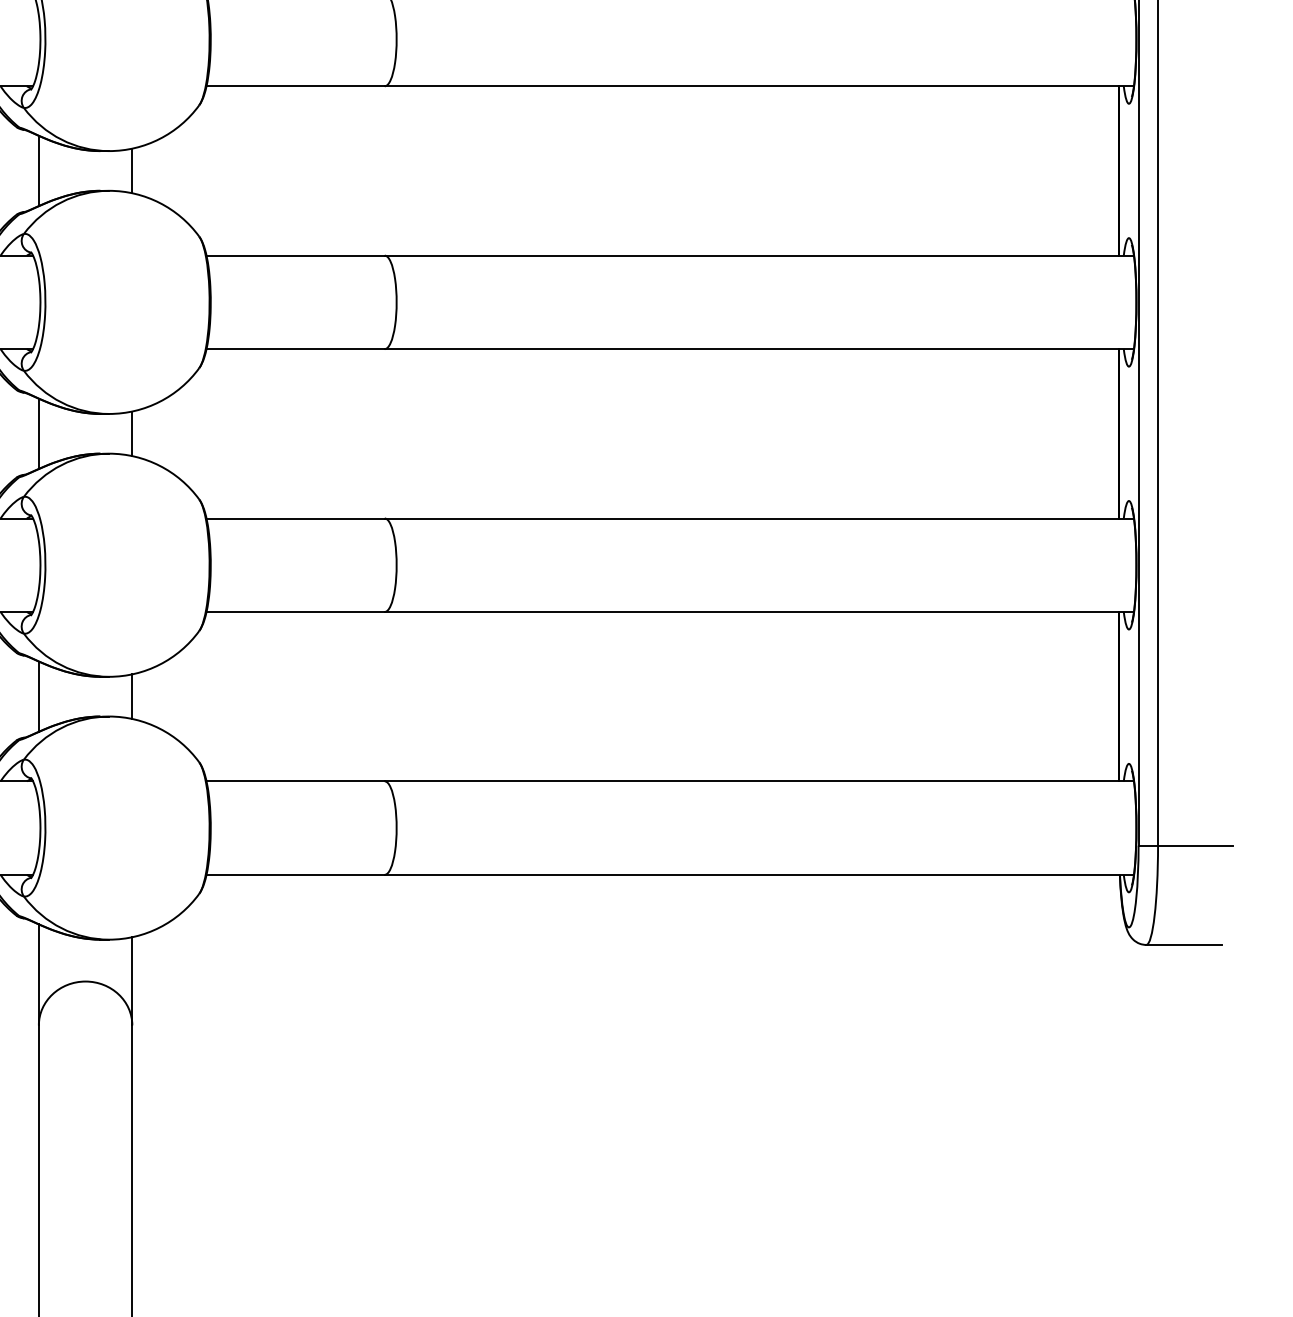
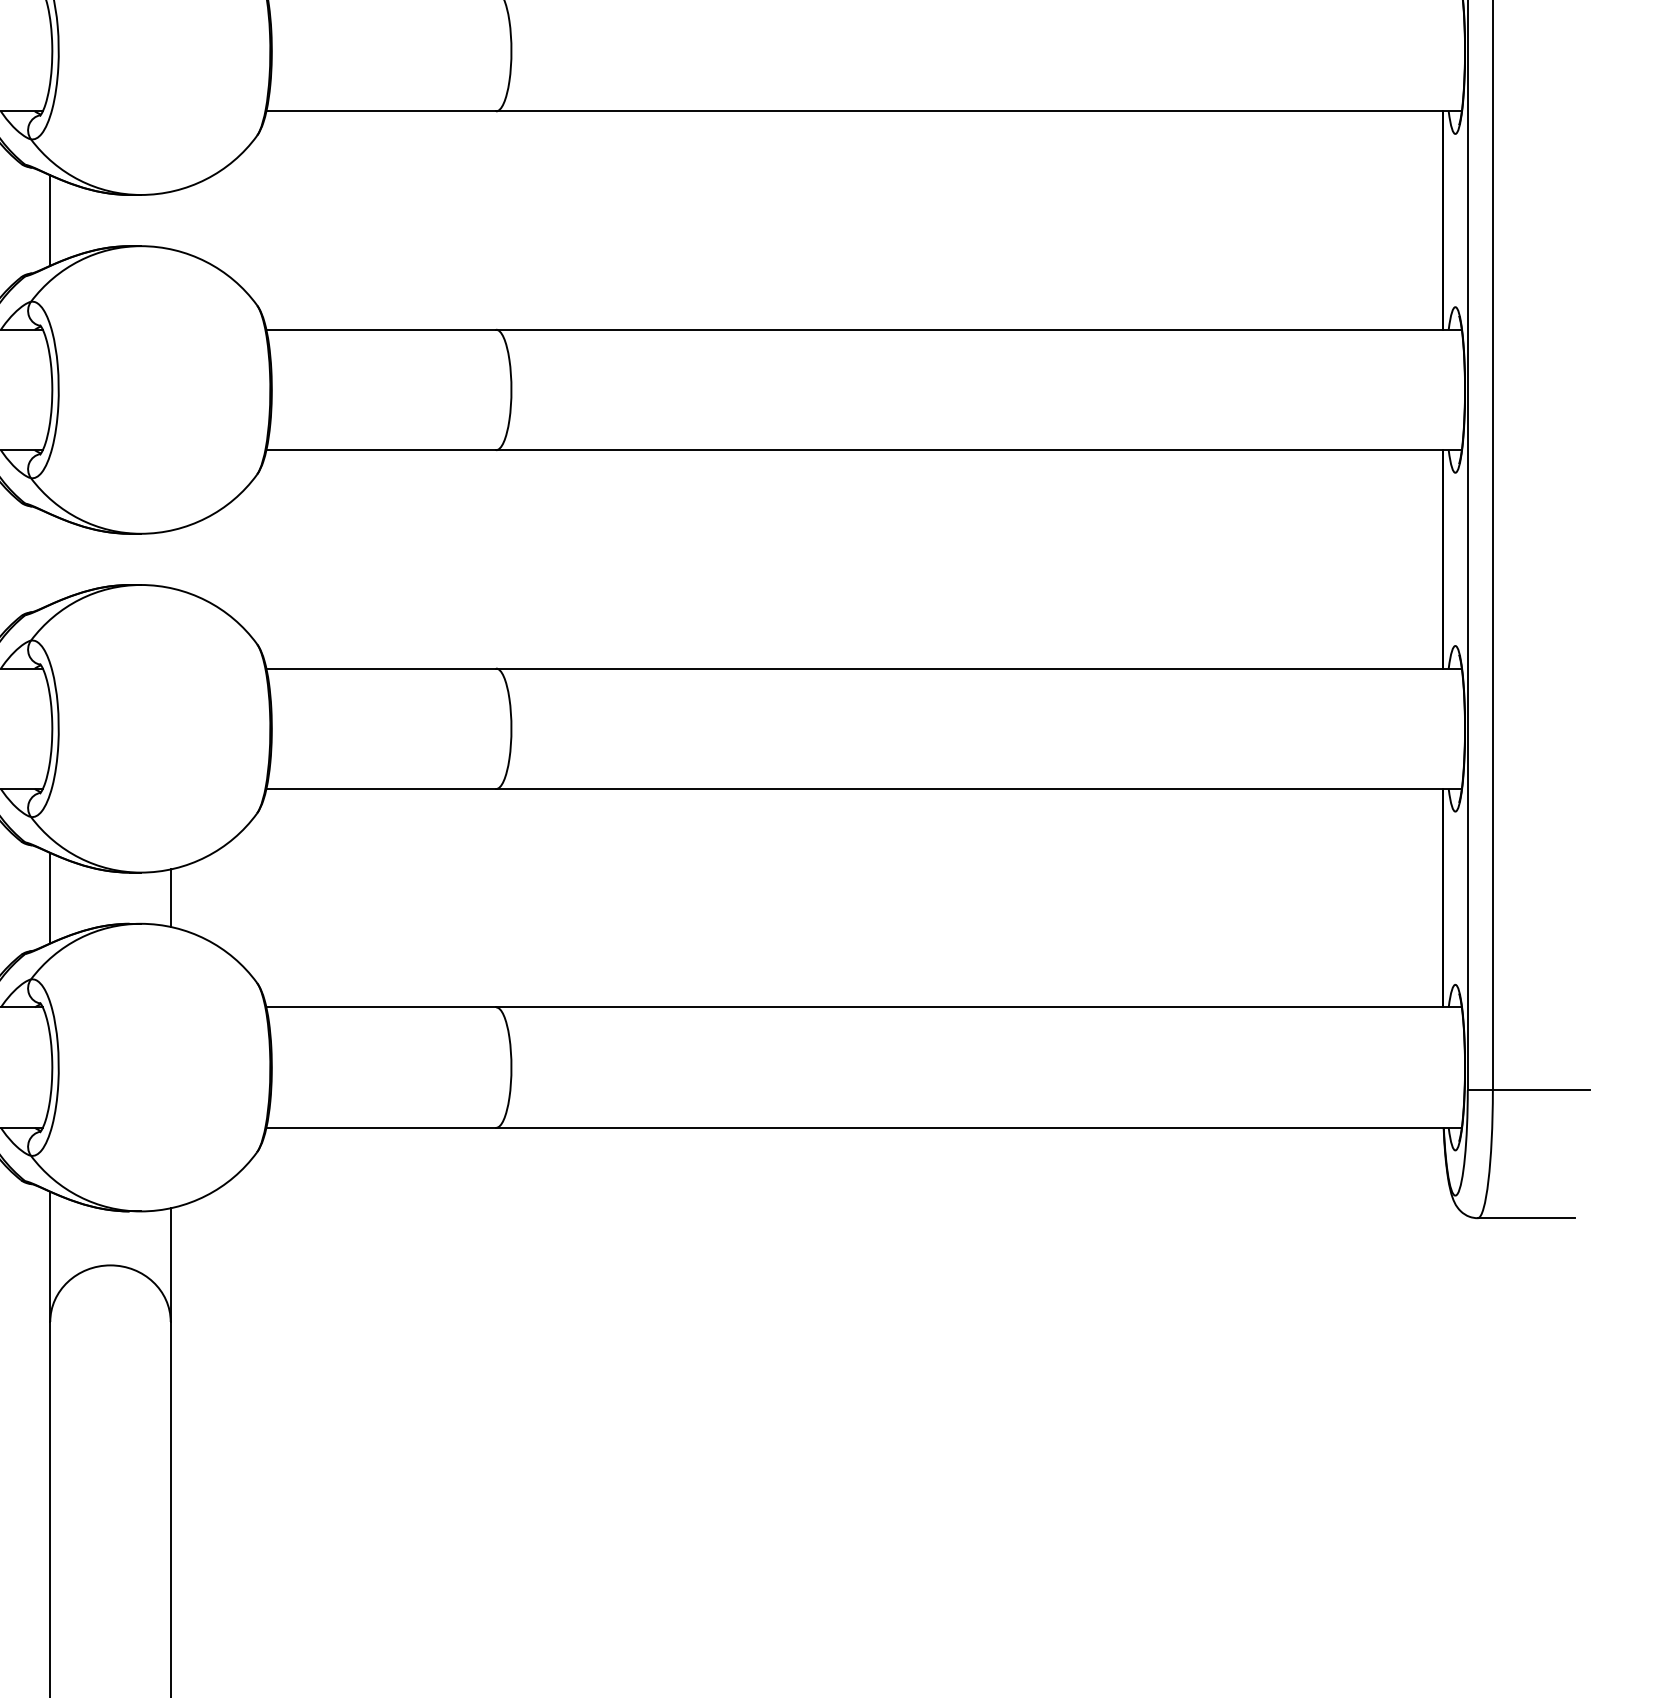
line: (132, 170) -> (170, 220), removed
line: (39, 433) -> (50, 559), removed
line: (132, 433) -> (170, 559), removed

